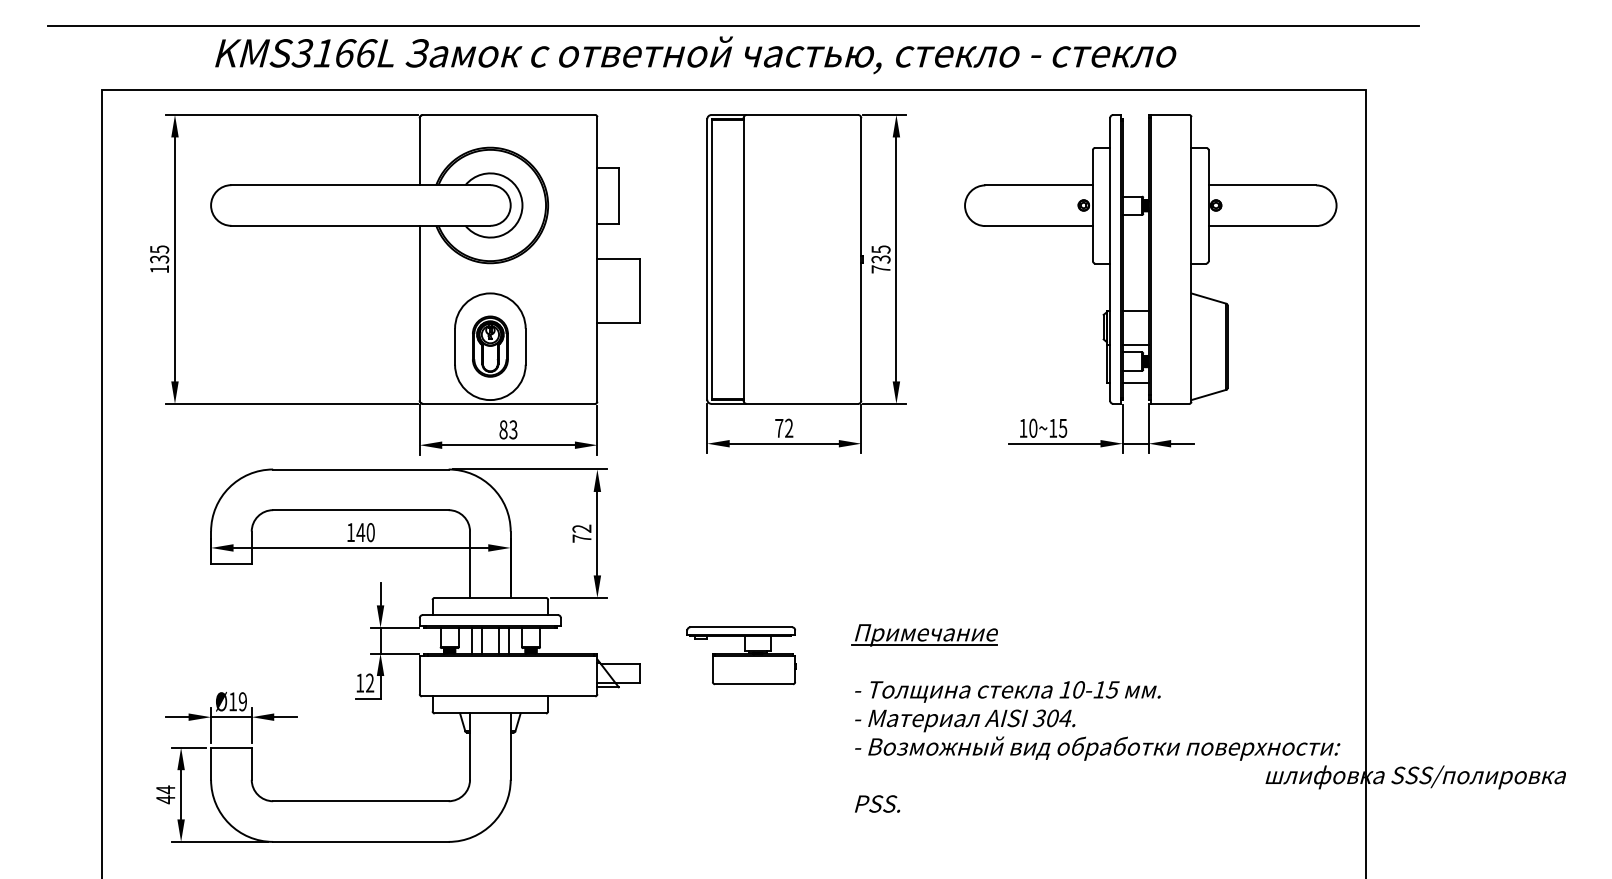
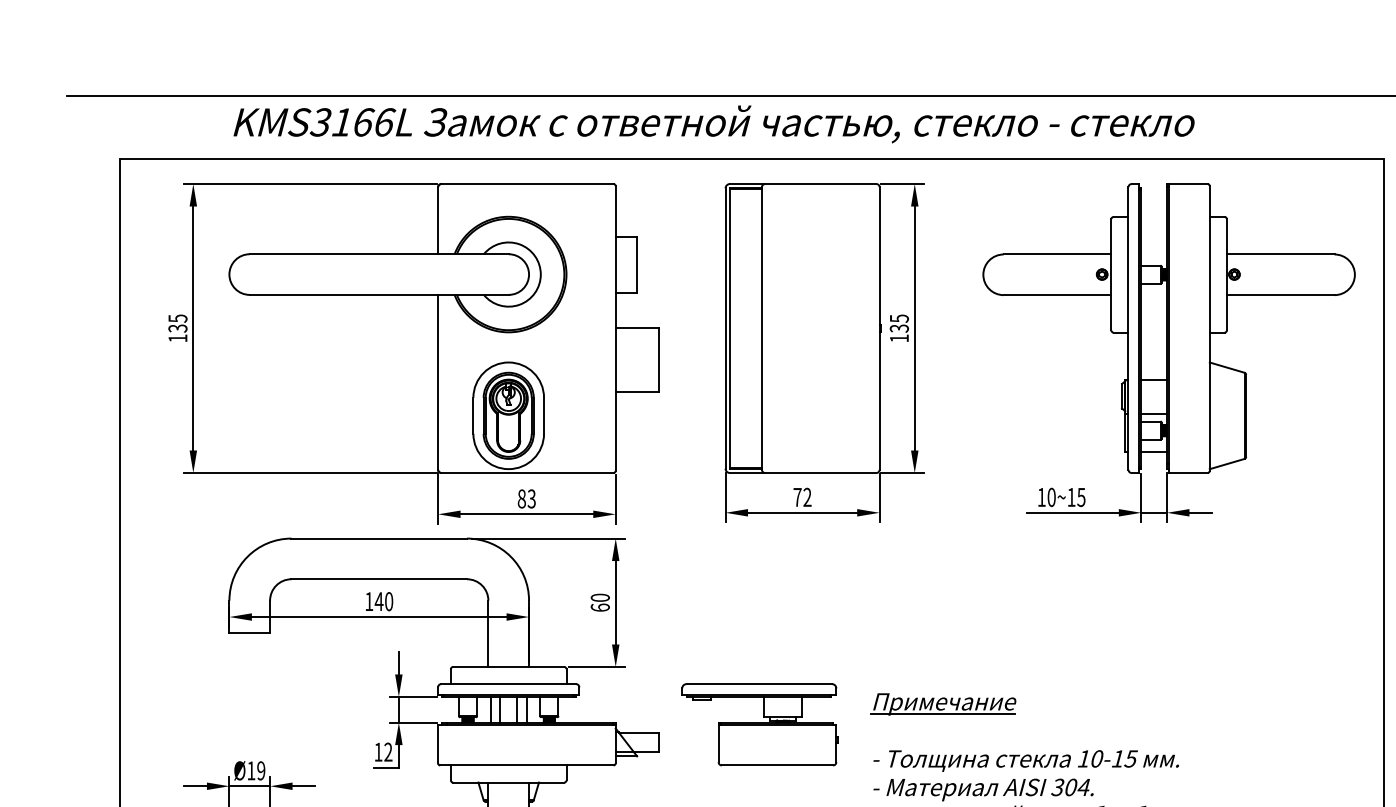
text: (880, 269) -> (898, 338), 735 -> 135
part: (490, 346) -> (508, 415), size x1.43
text: (581, 533) -> (599, 602), 72 -> 60
part: (741, 655) -> (759, 724), size x1.43

